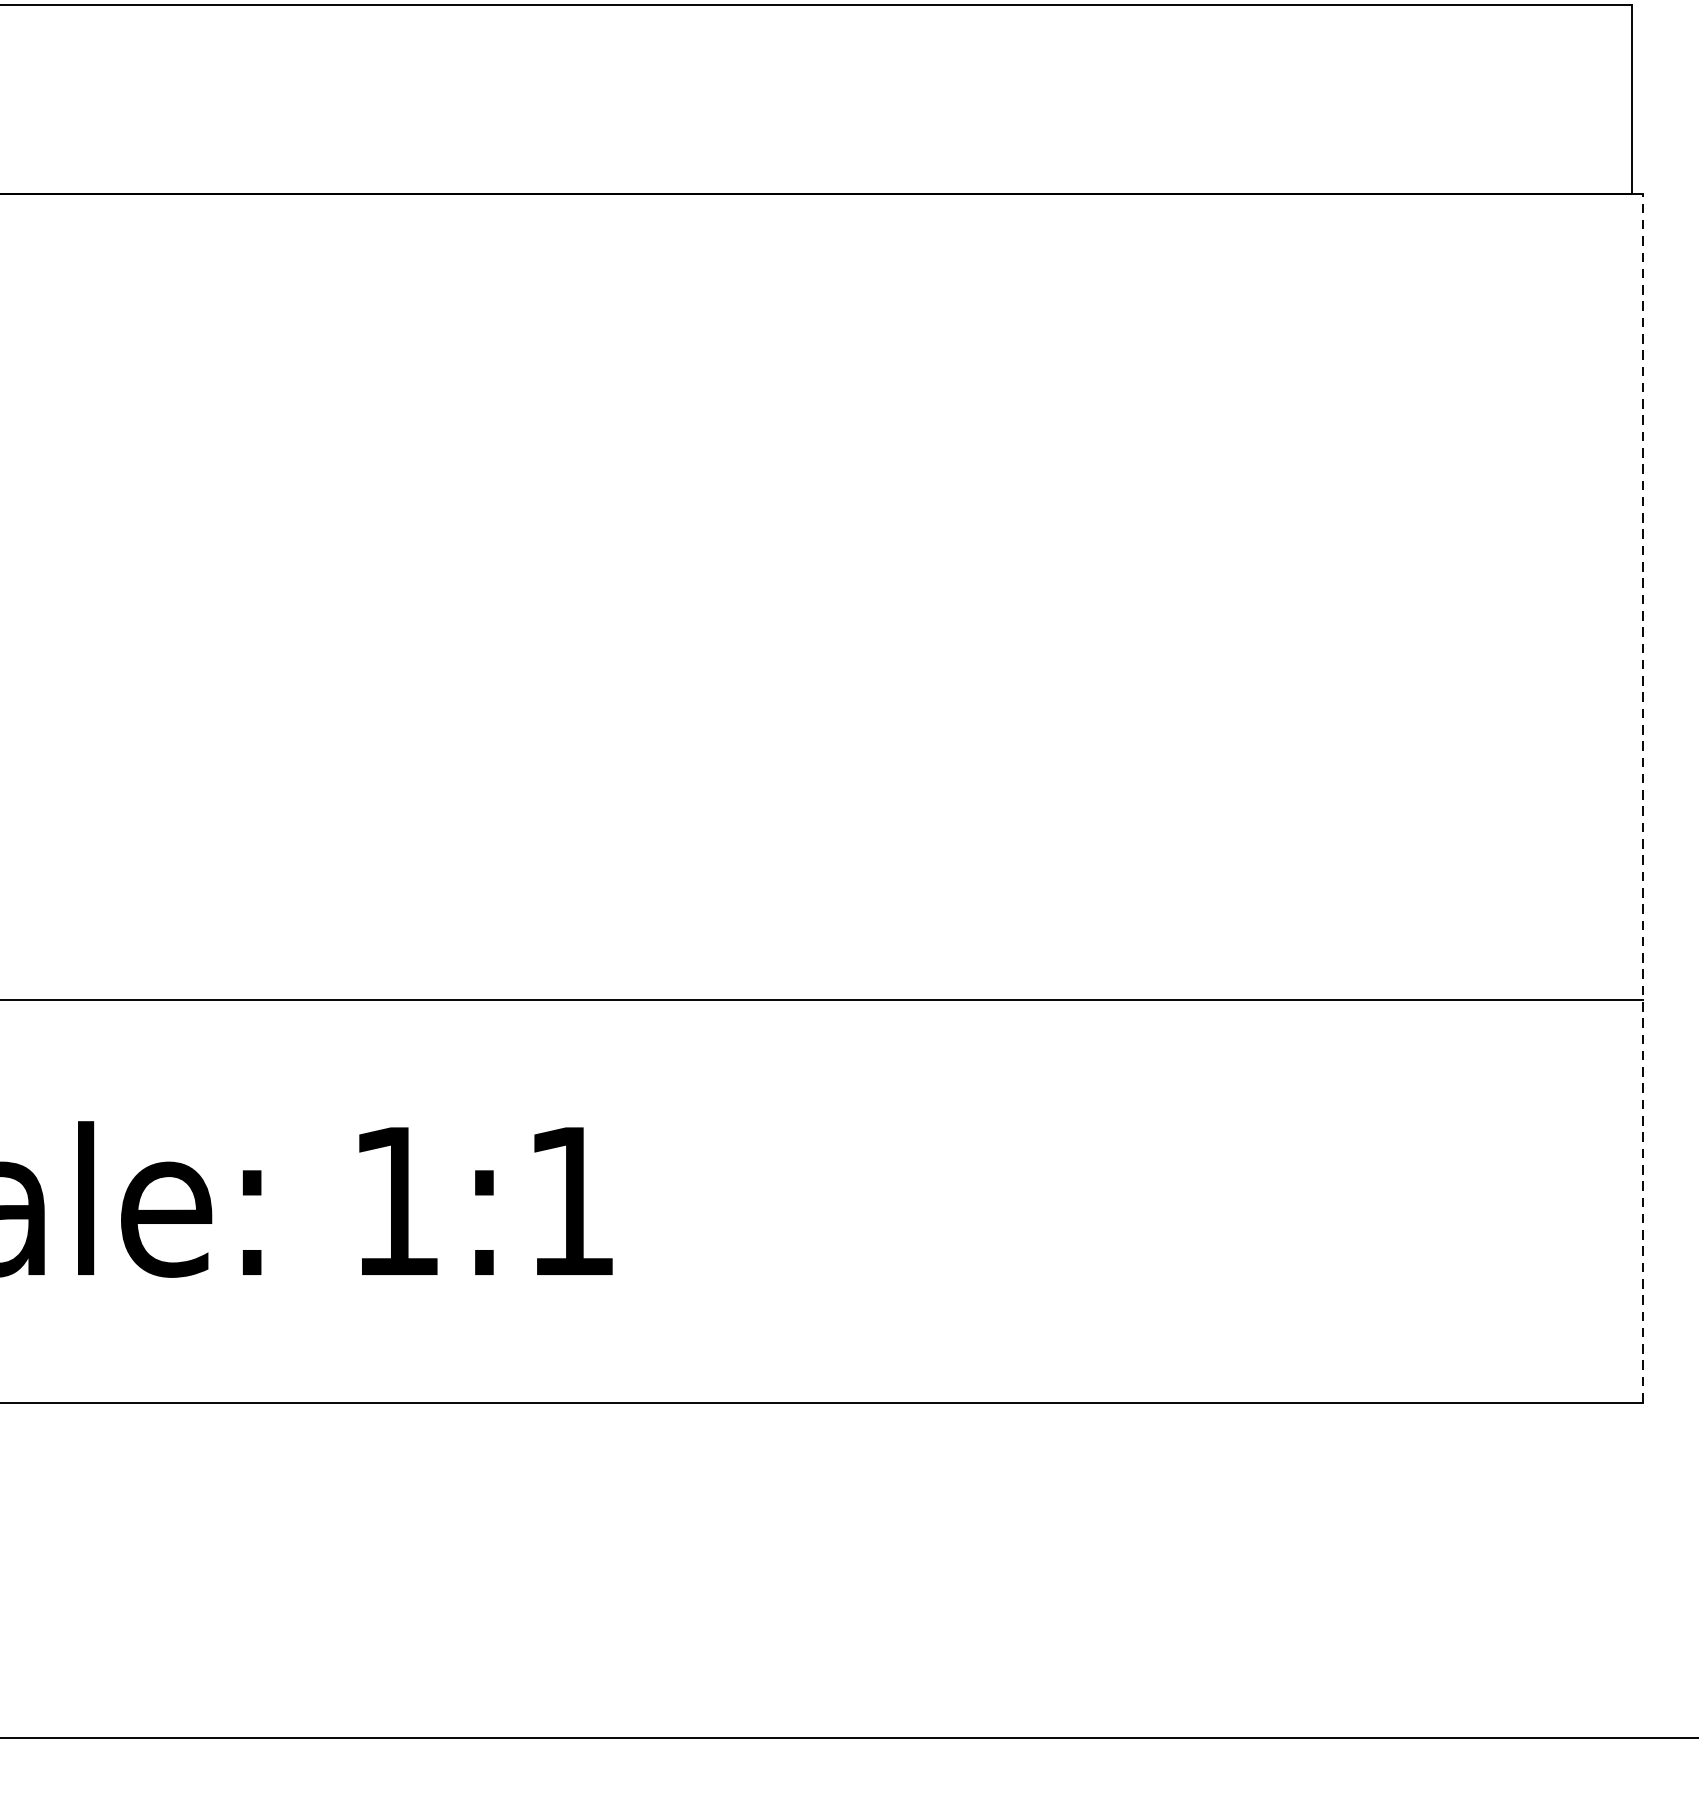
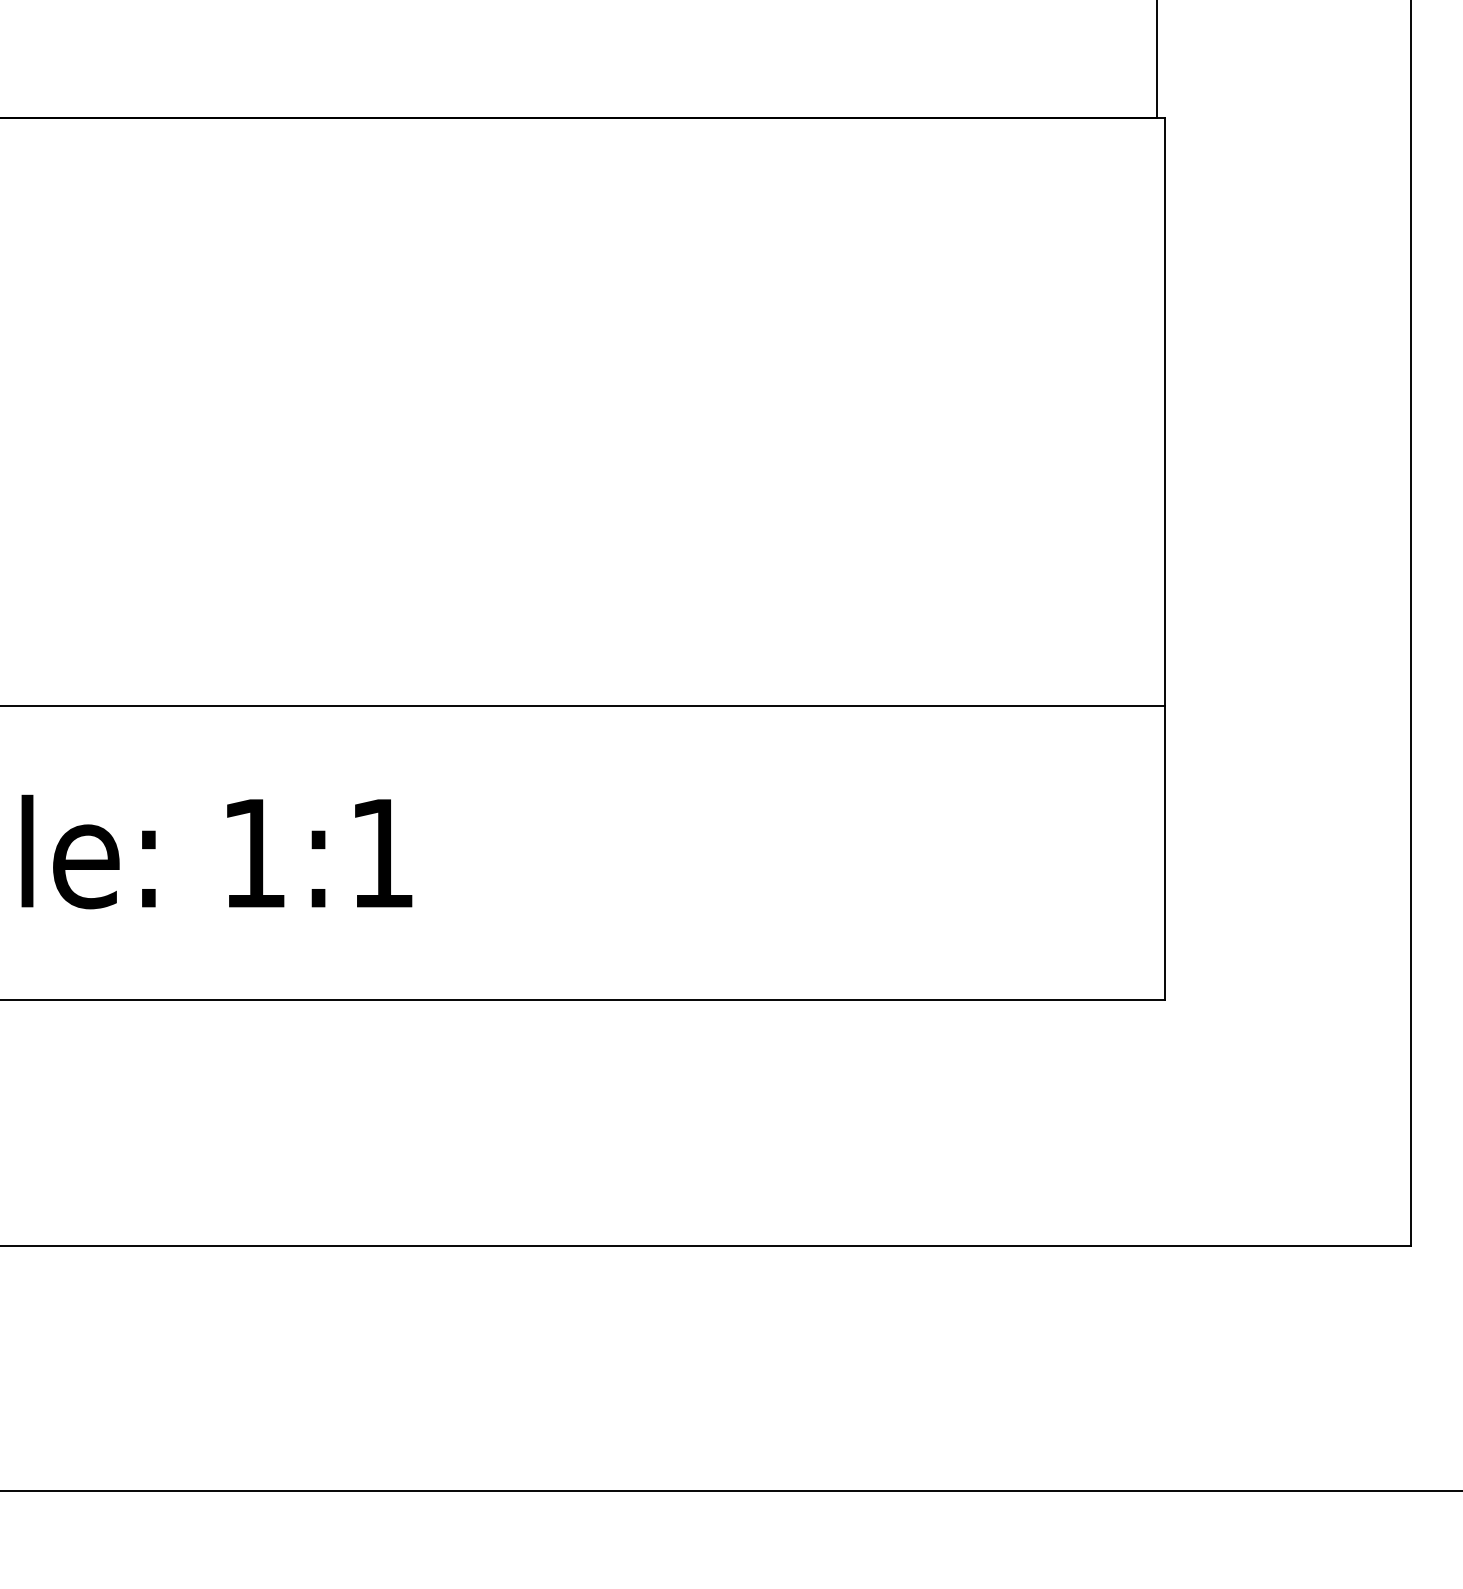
line: (1643, 797) -> (1165, 558), dashed -> solid

